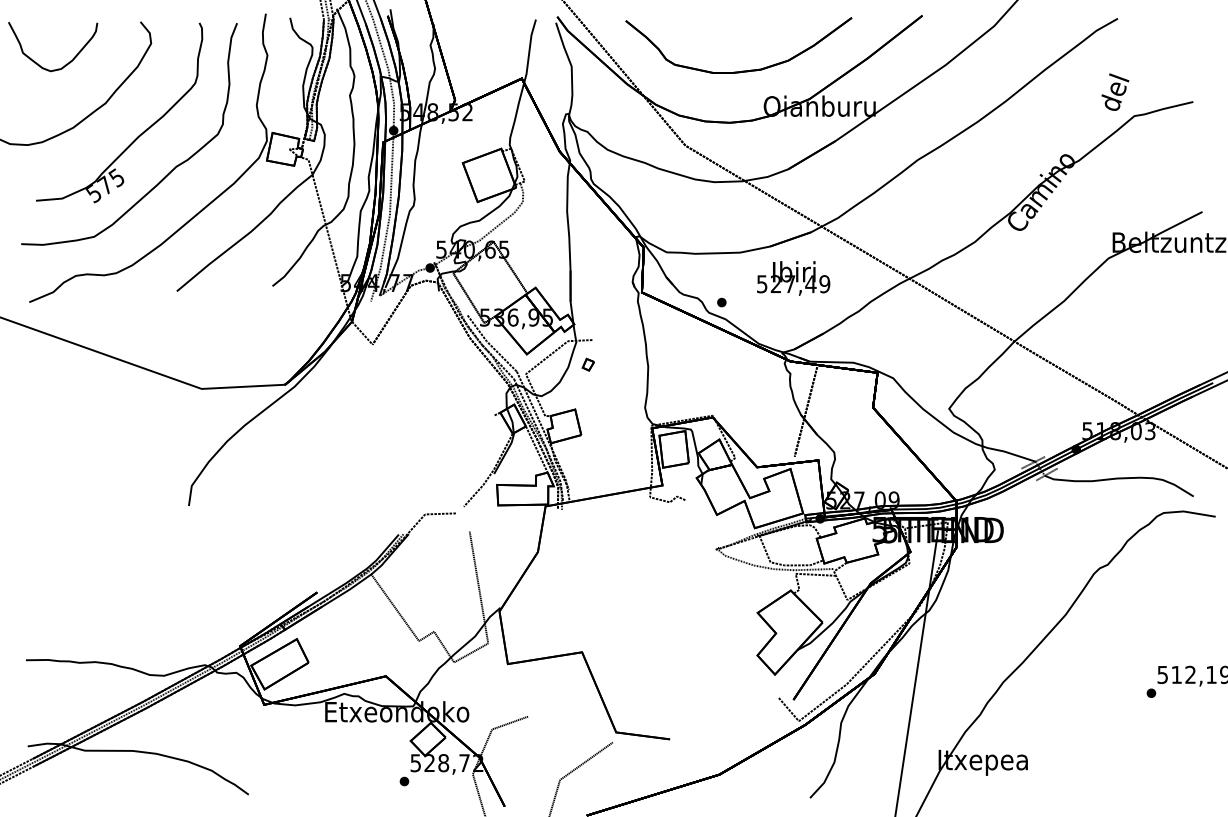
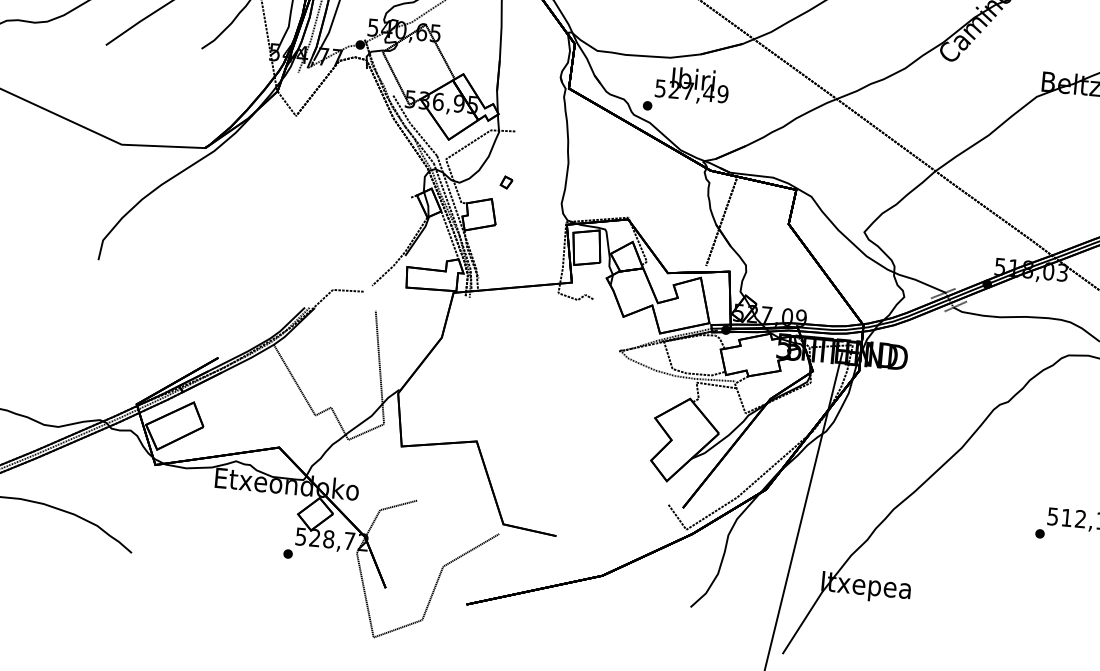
text: (793, 278) -> (692, 85), moved
part: (587, 364) -> (505, 182), moved

